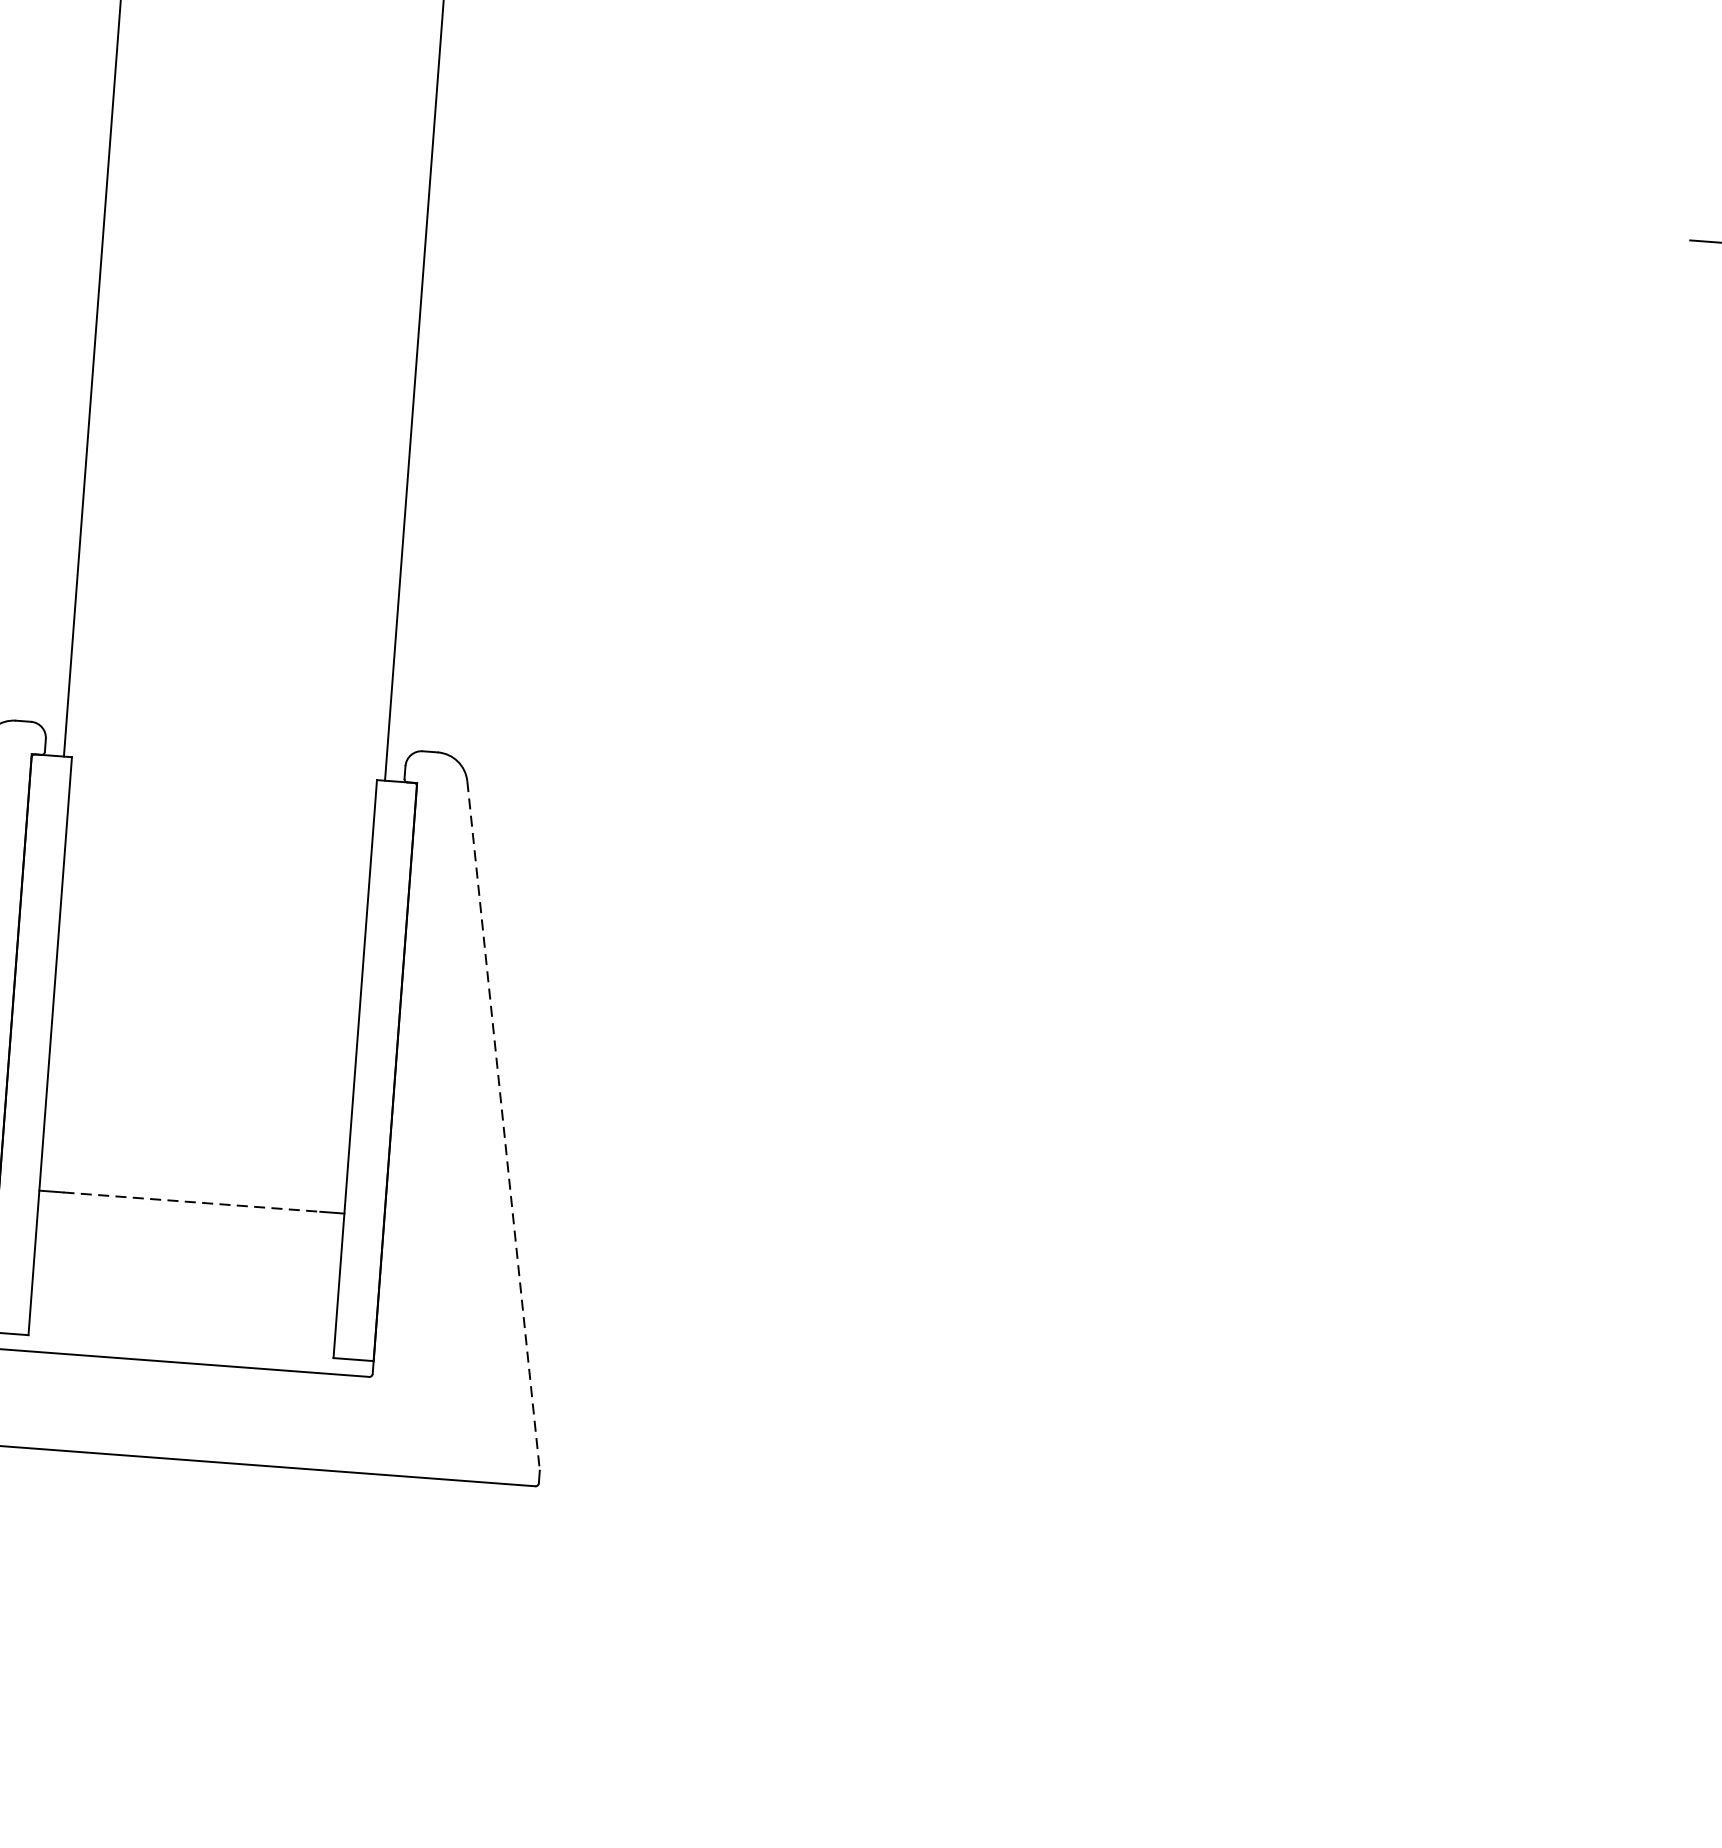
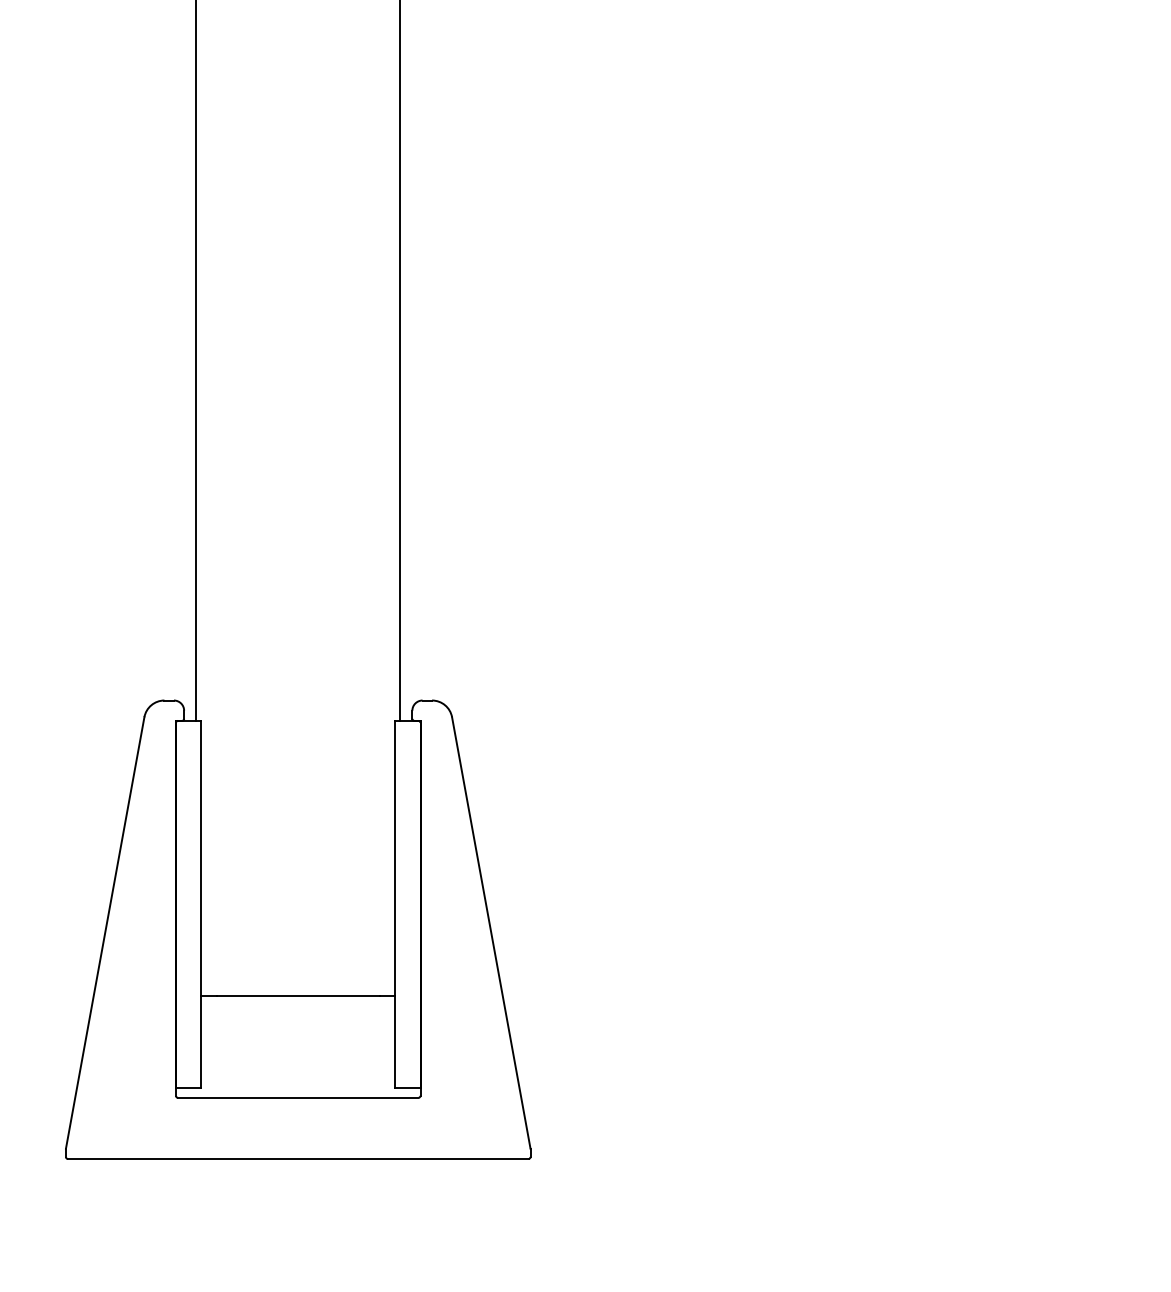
line: (503, 1126) -> (491, 933), dashed -> solid
line: (192, 1201) -> (298, 995), dashed -> solid

